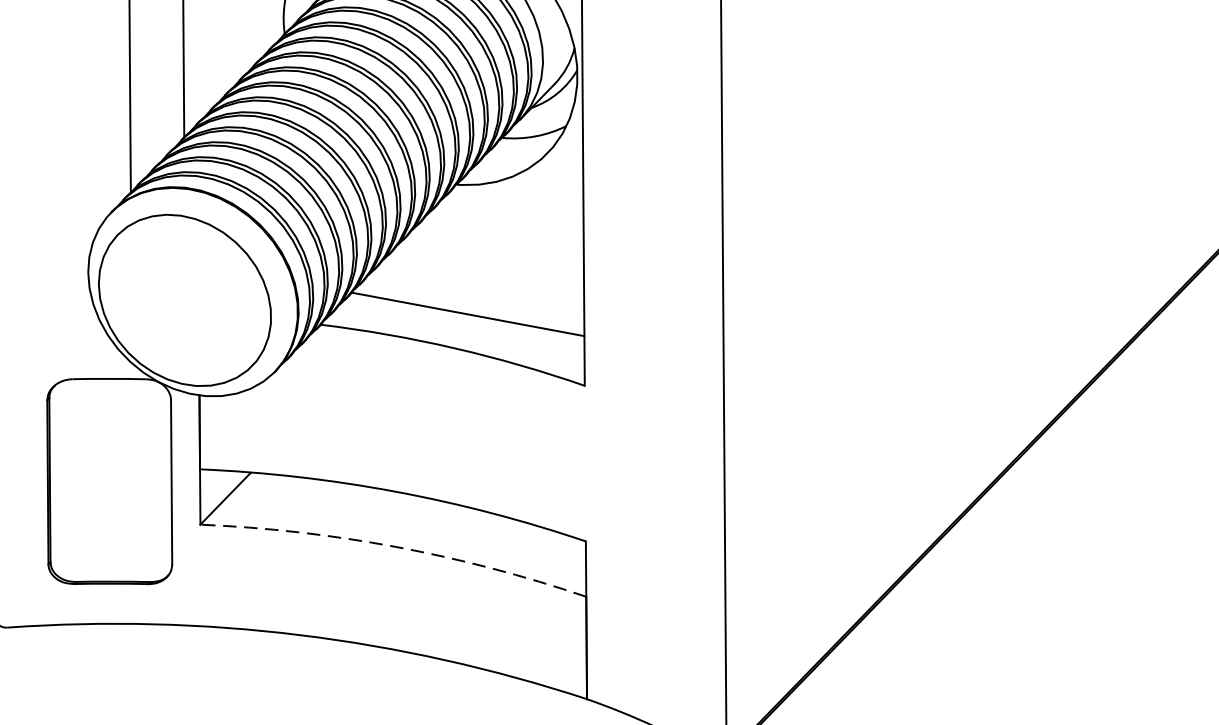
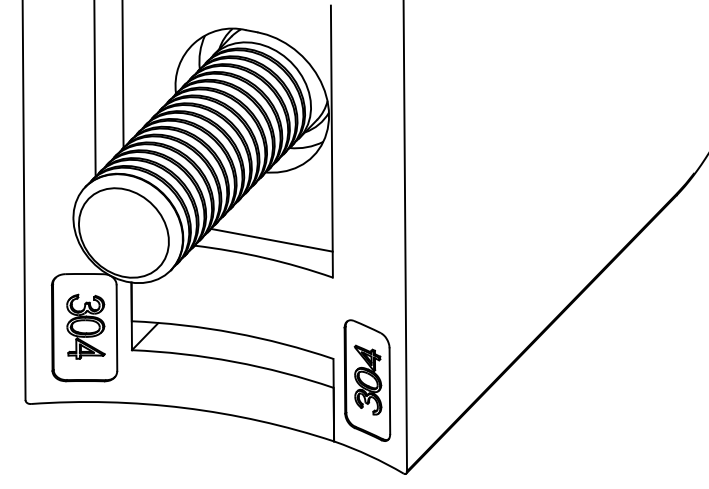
part: (111, 479) -> (85, 326), added
arc: (396, 546) -> (234, 361), dashed -> solid
part: (650, 582) -> (367, 380), added

